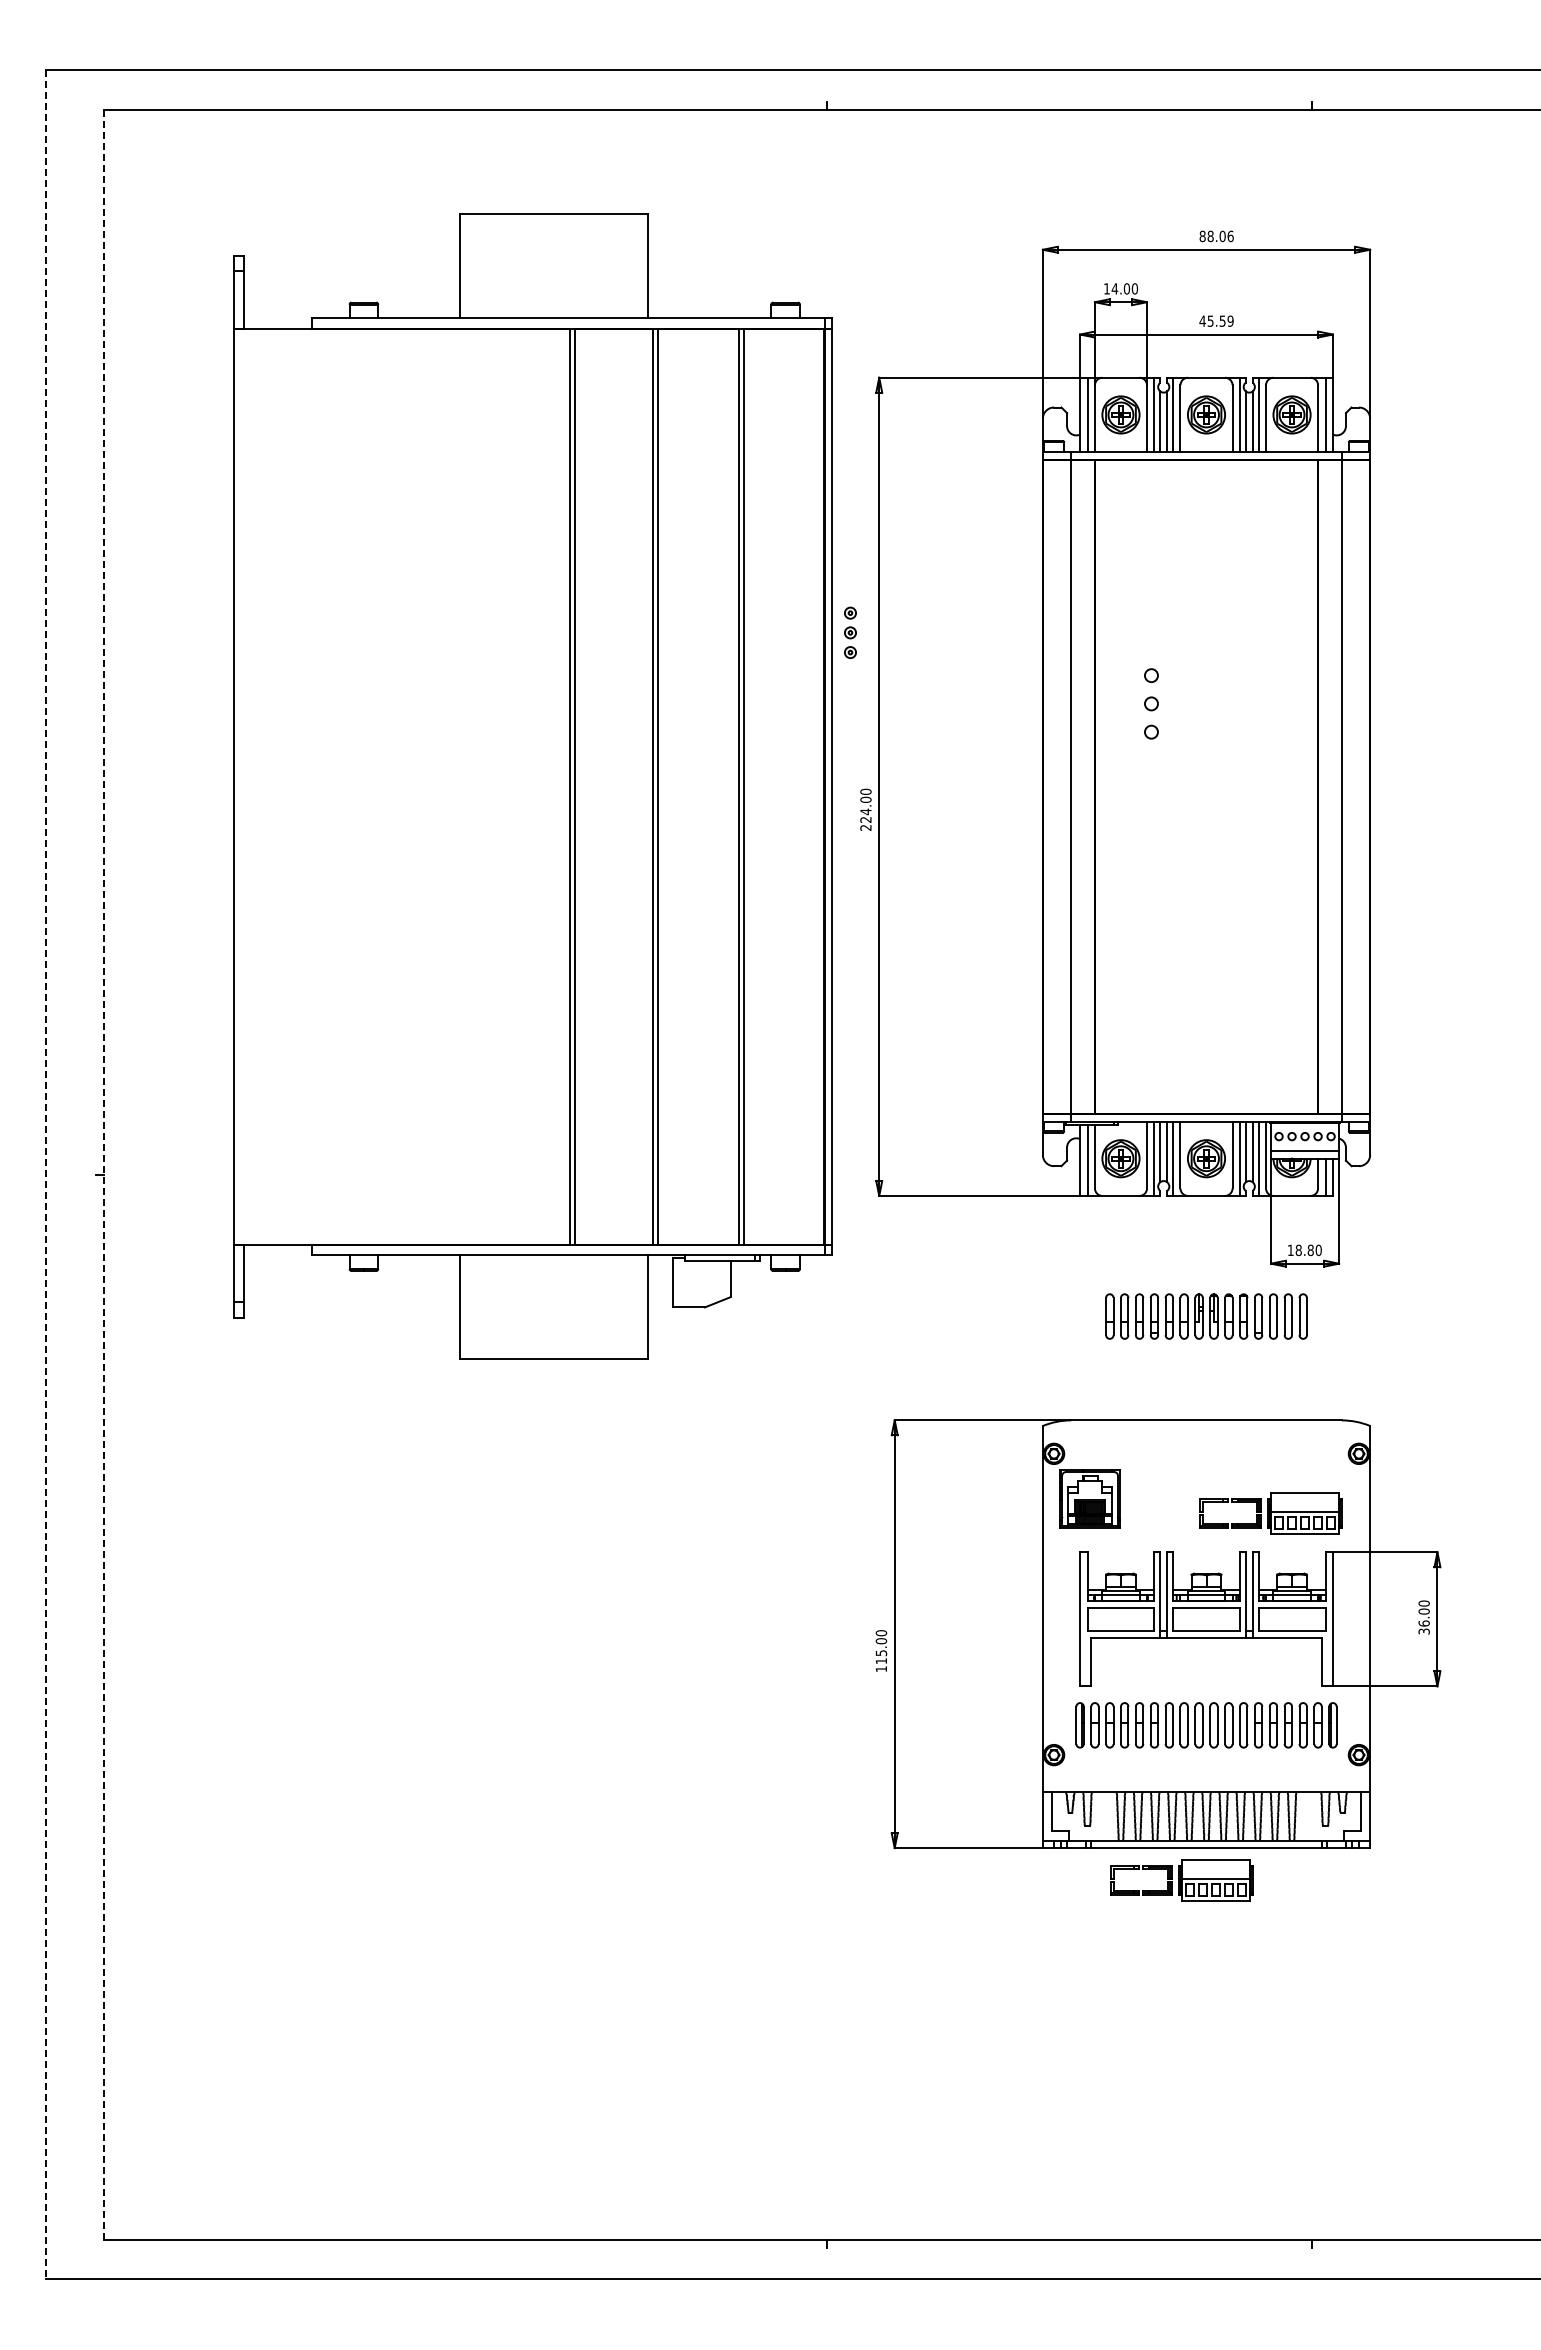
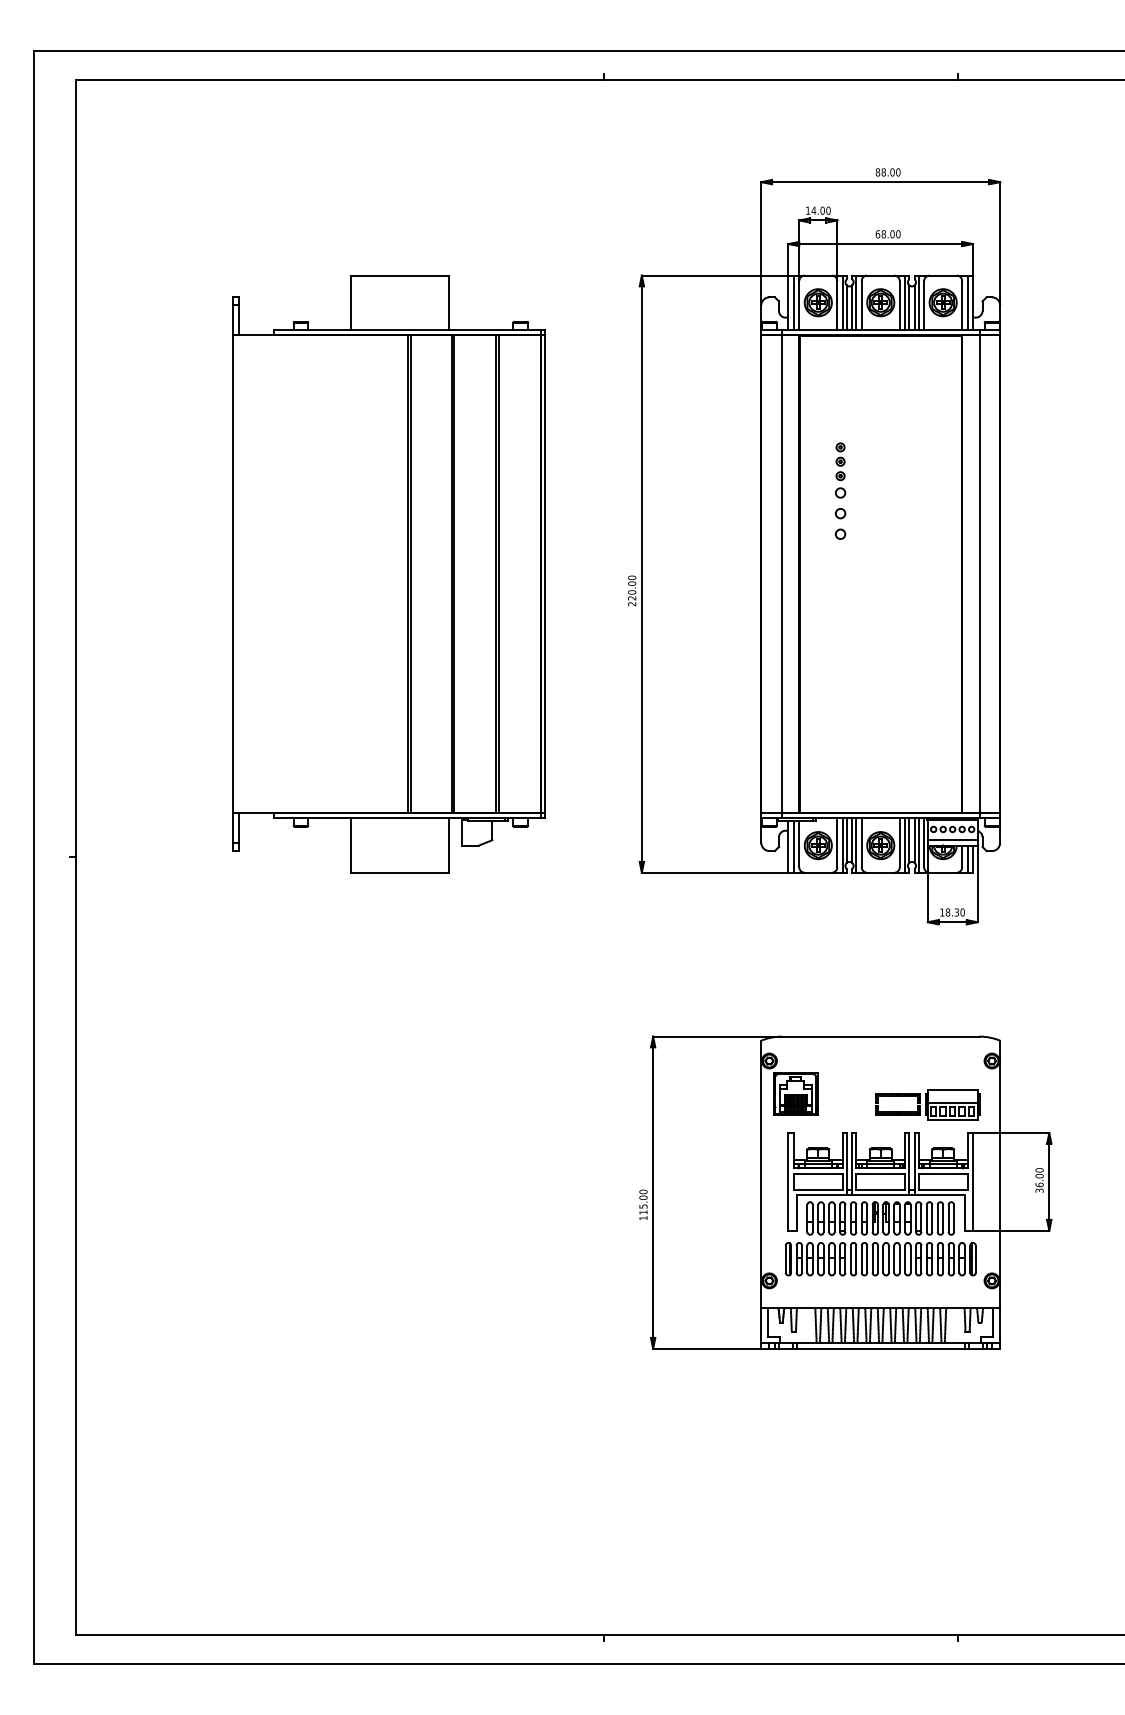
text: (1230, 235) -> (898, 171), 88.06 -> 88.00
text: (1216, 320) -> (888, 233), 45.59 -> 68.00
part: (850, 632) -> (840, 461), moved
part: (532, 786) -> (388, 573), size x0.71
text: (865, 811) -> (631, 592), 224.00 -> 220.00
line: (46, 1174) -> (34, 857), dashed -> solid
line: (103, 1175) -> (75, 857), dashed -> solid
text: (1310, 1250) -> (956, 912), 18.80 -> 18.30
part: (1206, 1316) -> (880, 1218), moved
part: (1181, 1880) -> (862, 1372), removed

